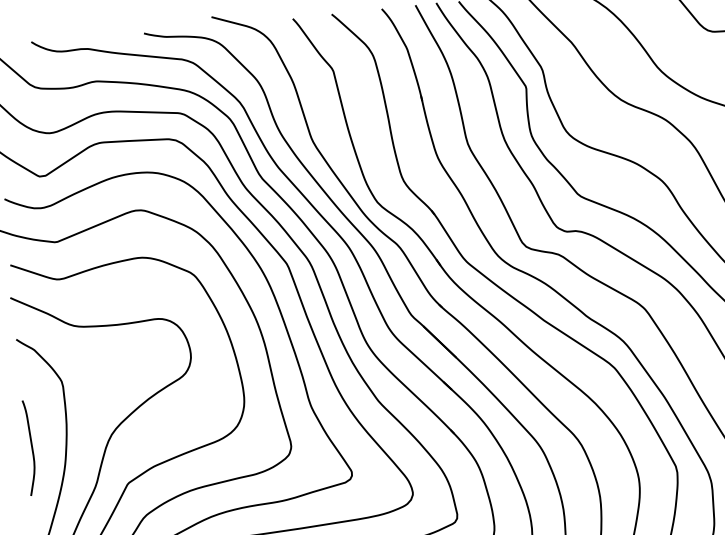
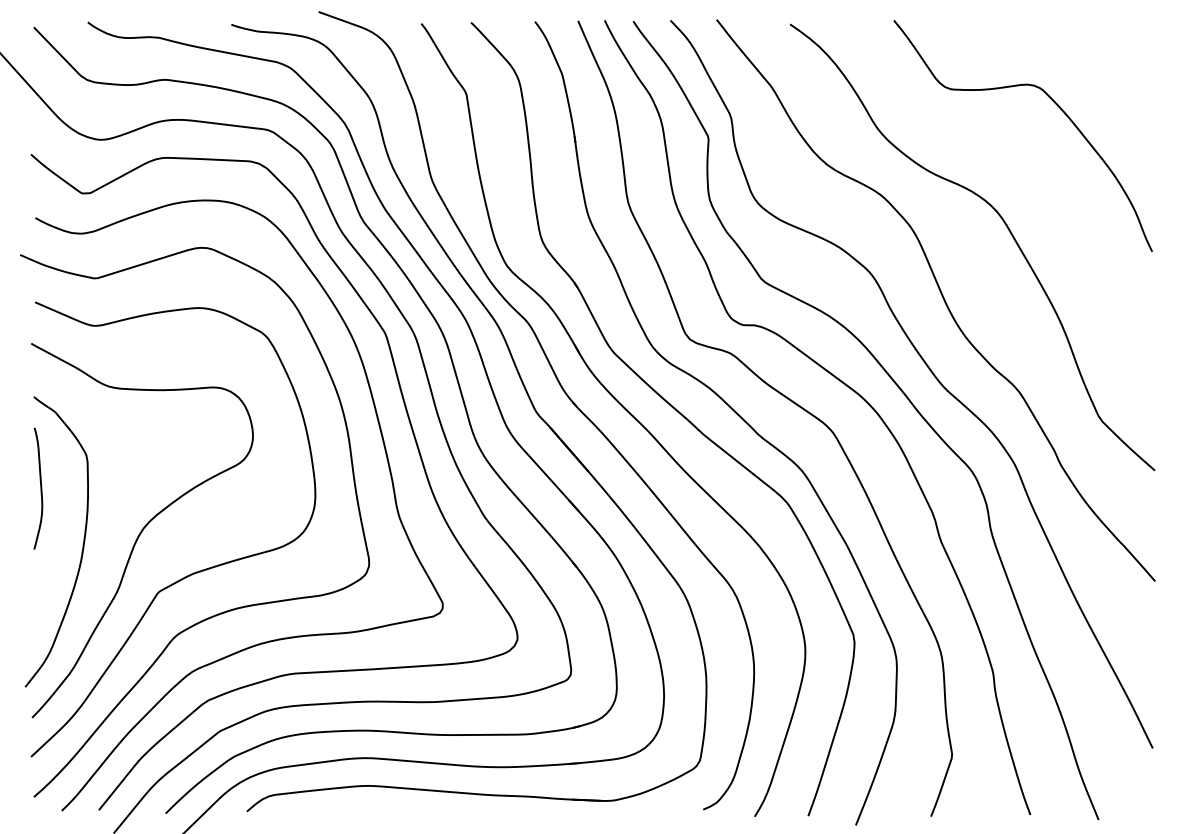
curve: (31, 447) -> (40, 488), moved

